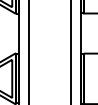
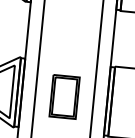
part: (49, 78) -> (63, 96), added

